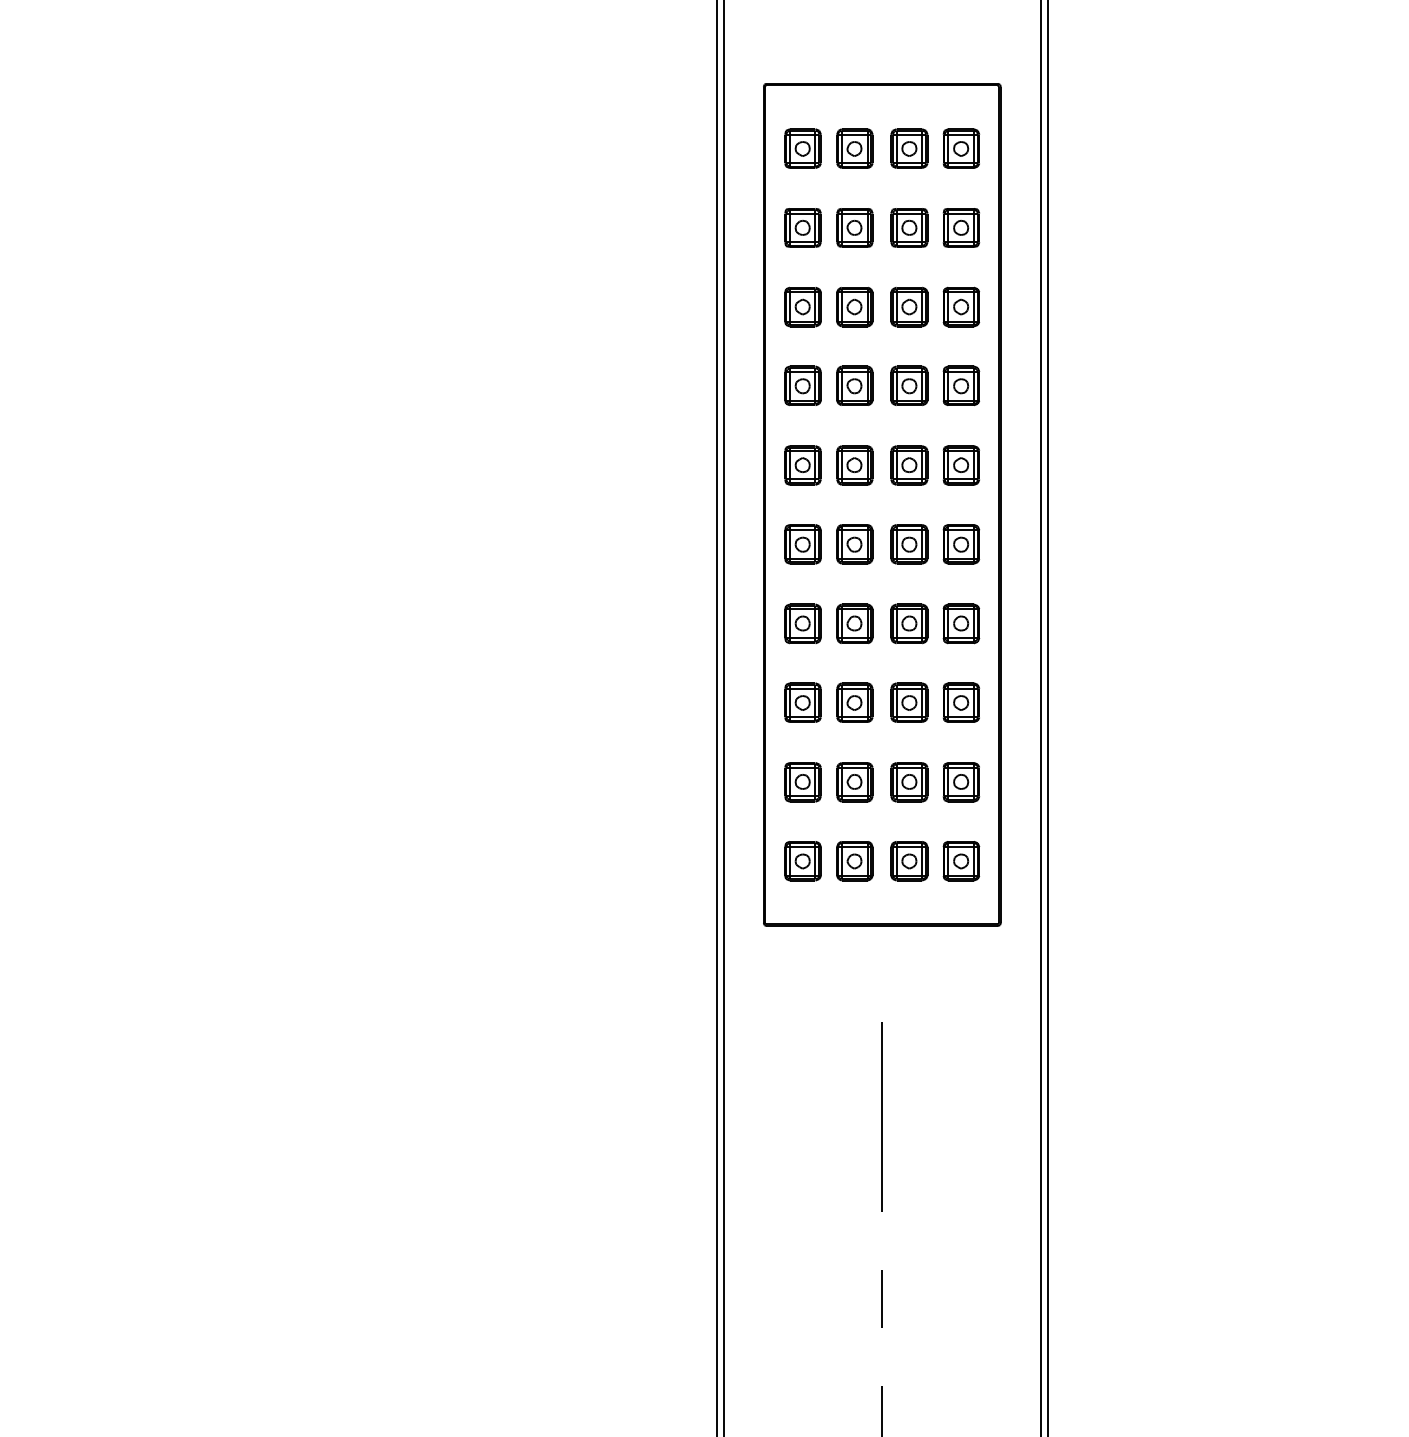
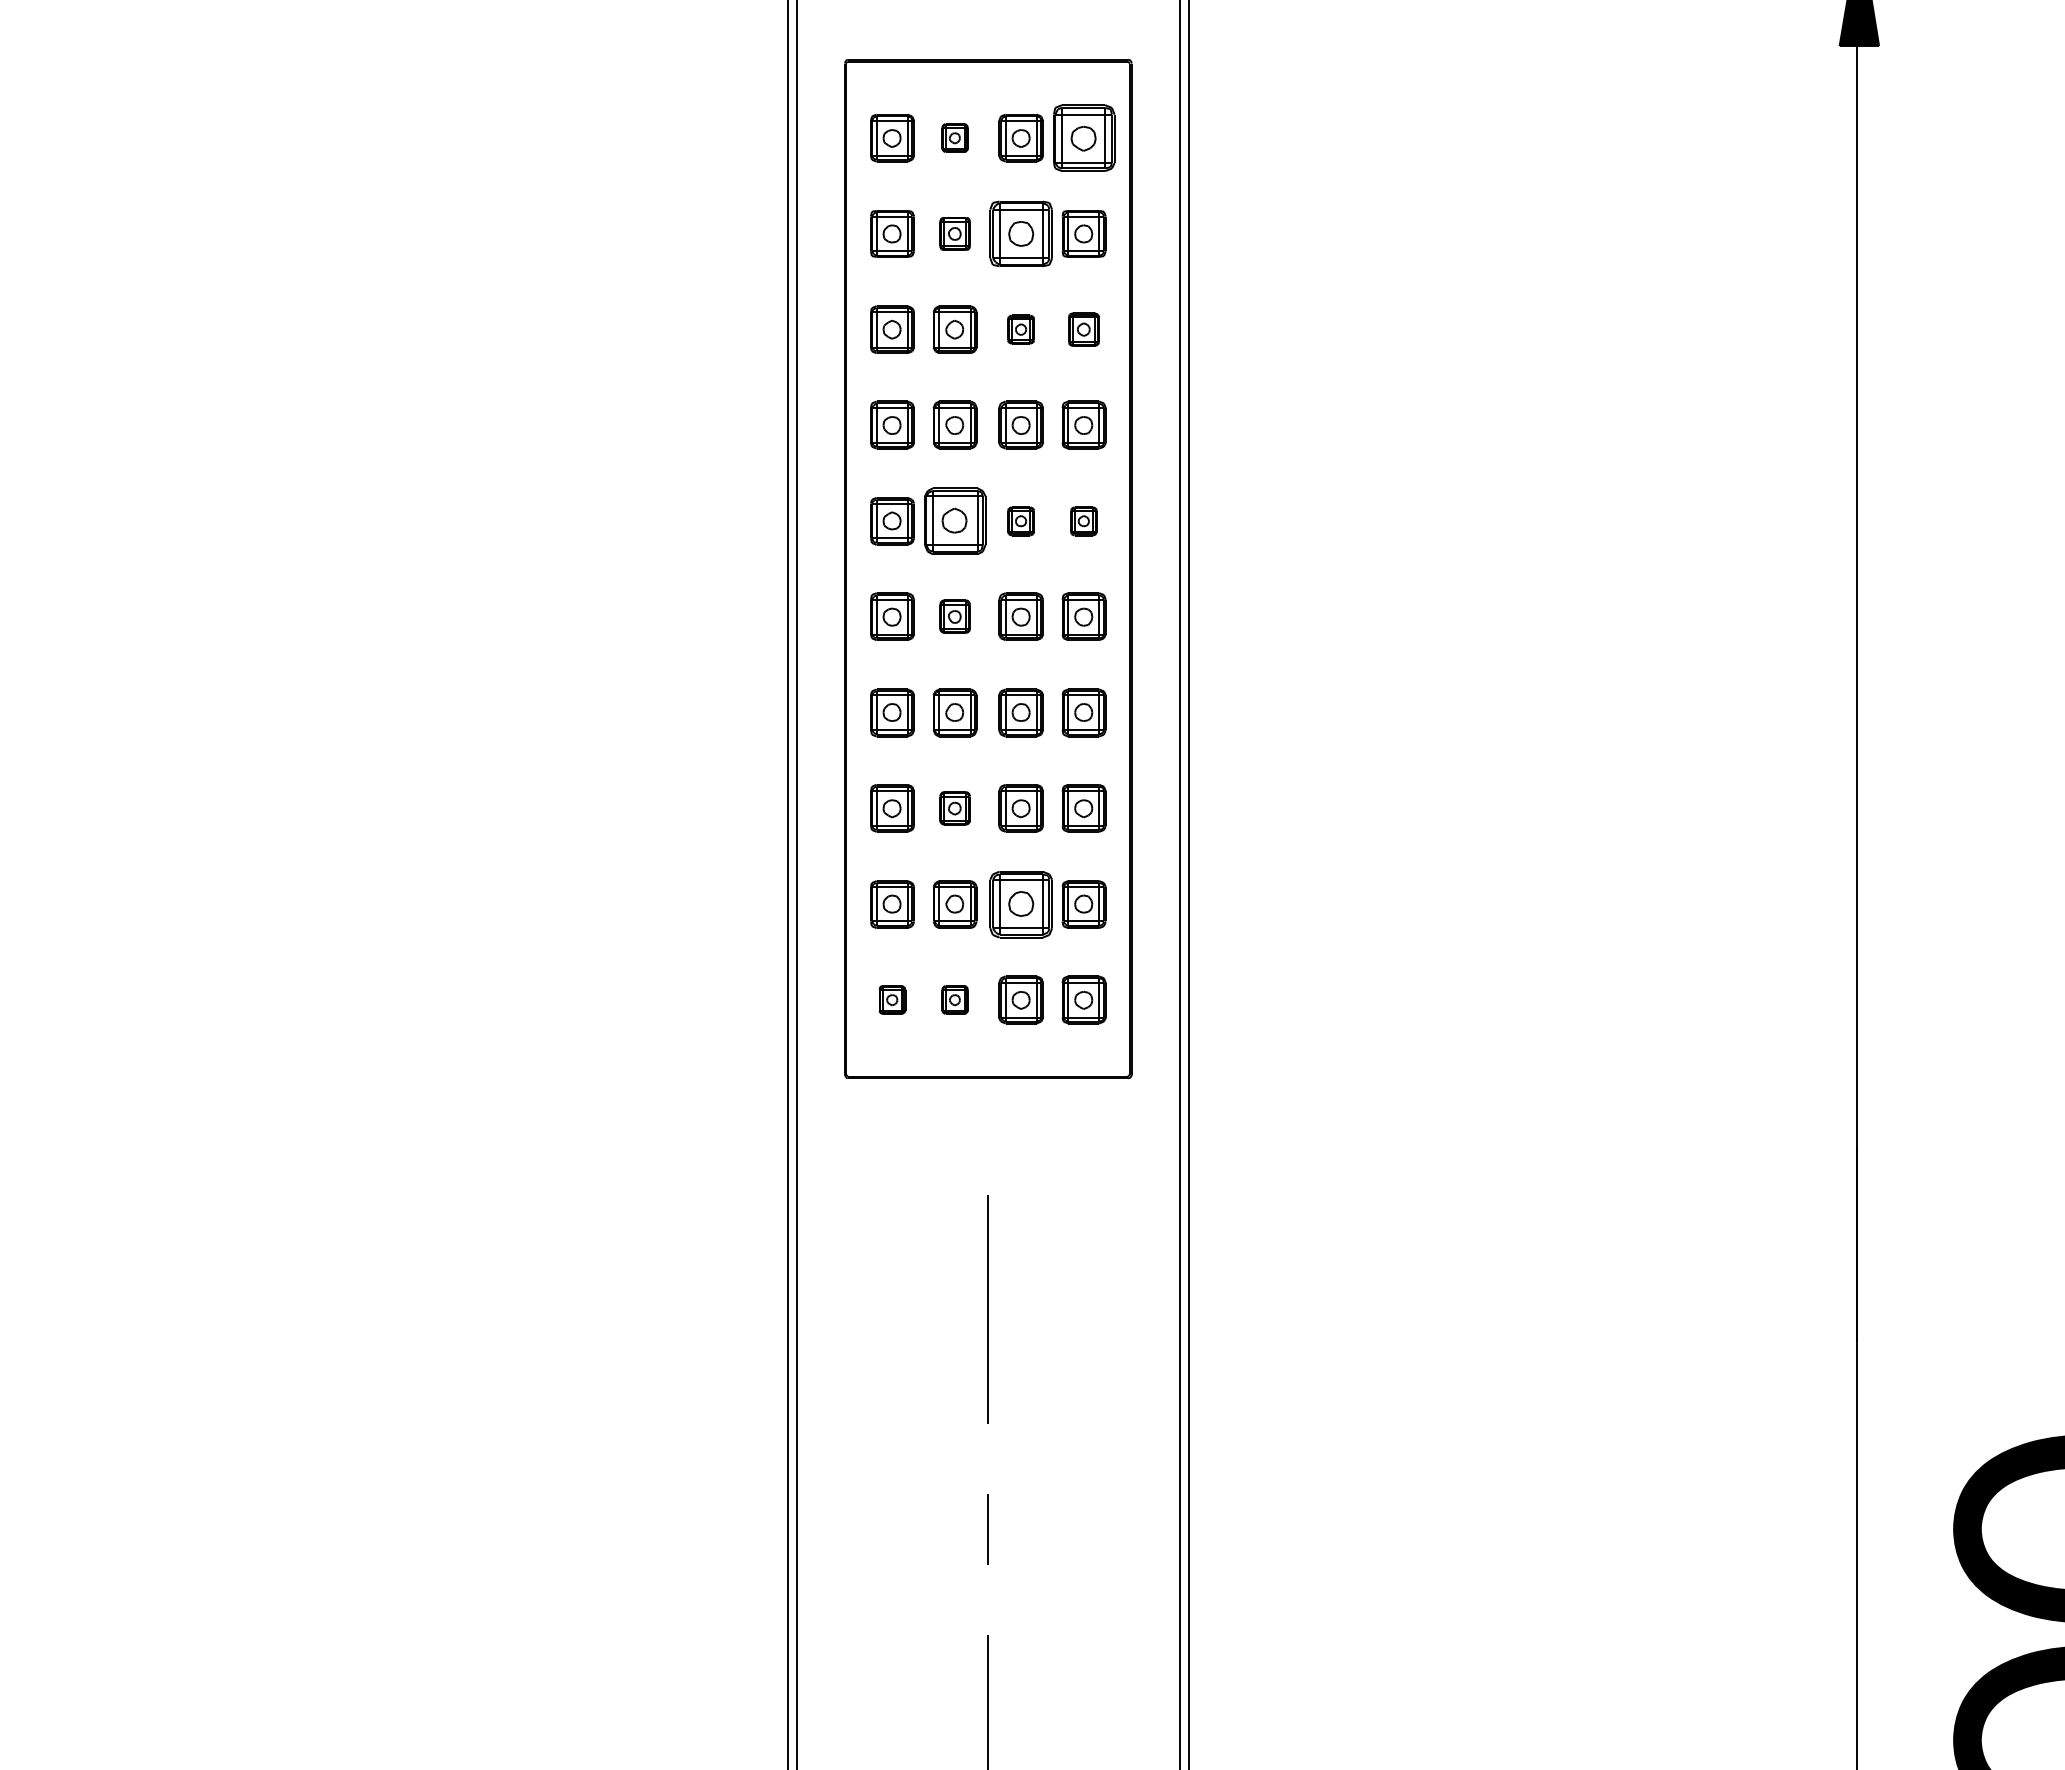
part: (854, 148) -> (954, 137), size x0.6
part: (960, 148) -> (1083, 137), size x1.4
part: (854, 227) -> (954, 233), size x0.7
part: (908, 227) -> (1020, 233), size x1.4
part: (908, 306) -> (1020, 329), size x0.6
part: (960, 306) -> (1083, 329), size x0.7
part: (854, 465) -> (954, 521), size x1.4
part: (908, 465) -> (1020, 521), size x0.6
part: (960, 465) -> (1083, 521), size x0.6
part: (854, 544) -> (954, 616), size x0.7
part: (854, 702) -> (954, 808), size x0.7
part: (908, 782) -> (1020, 904), size x1.4
part: (803, 860) -> (892, 999), size x0.6
part: (854, 860) -> (954, 999), size x0.6

